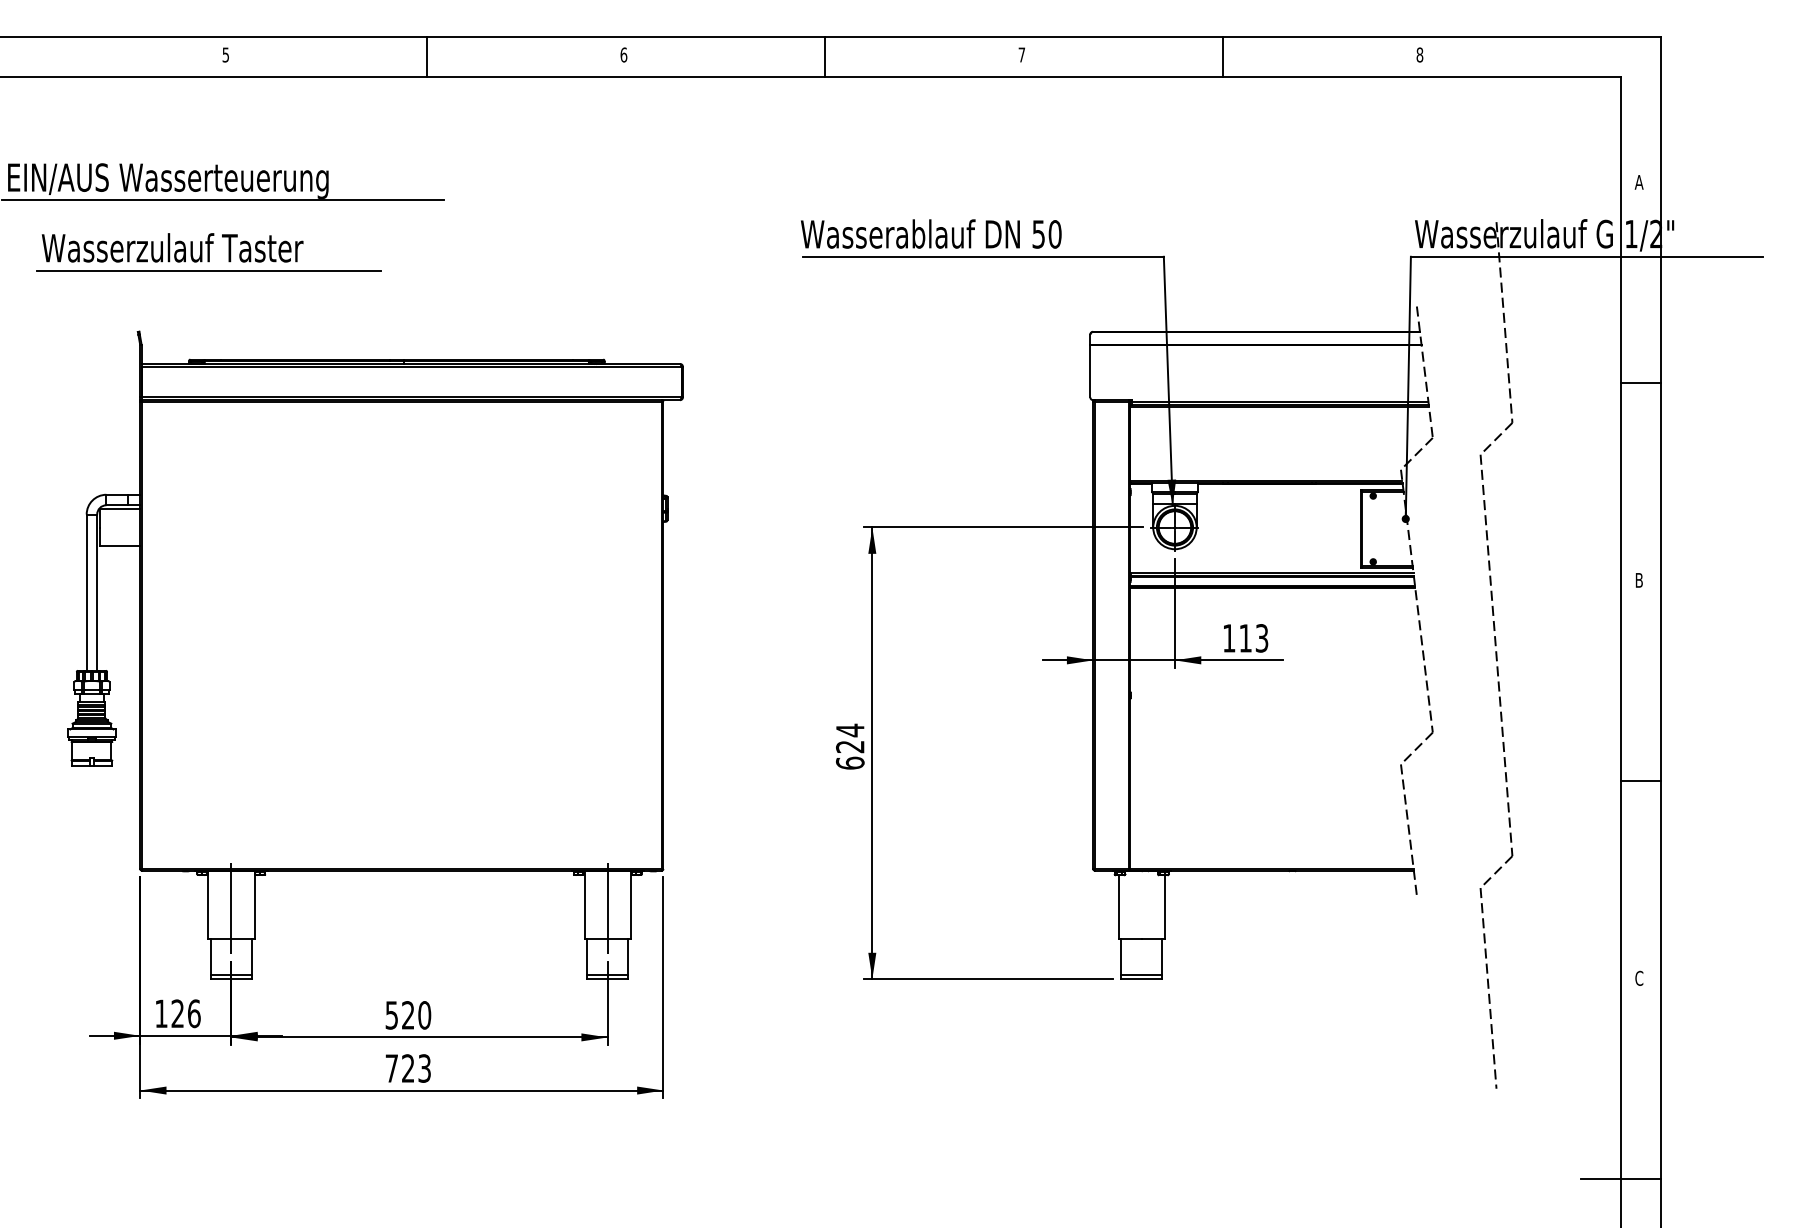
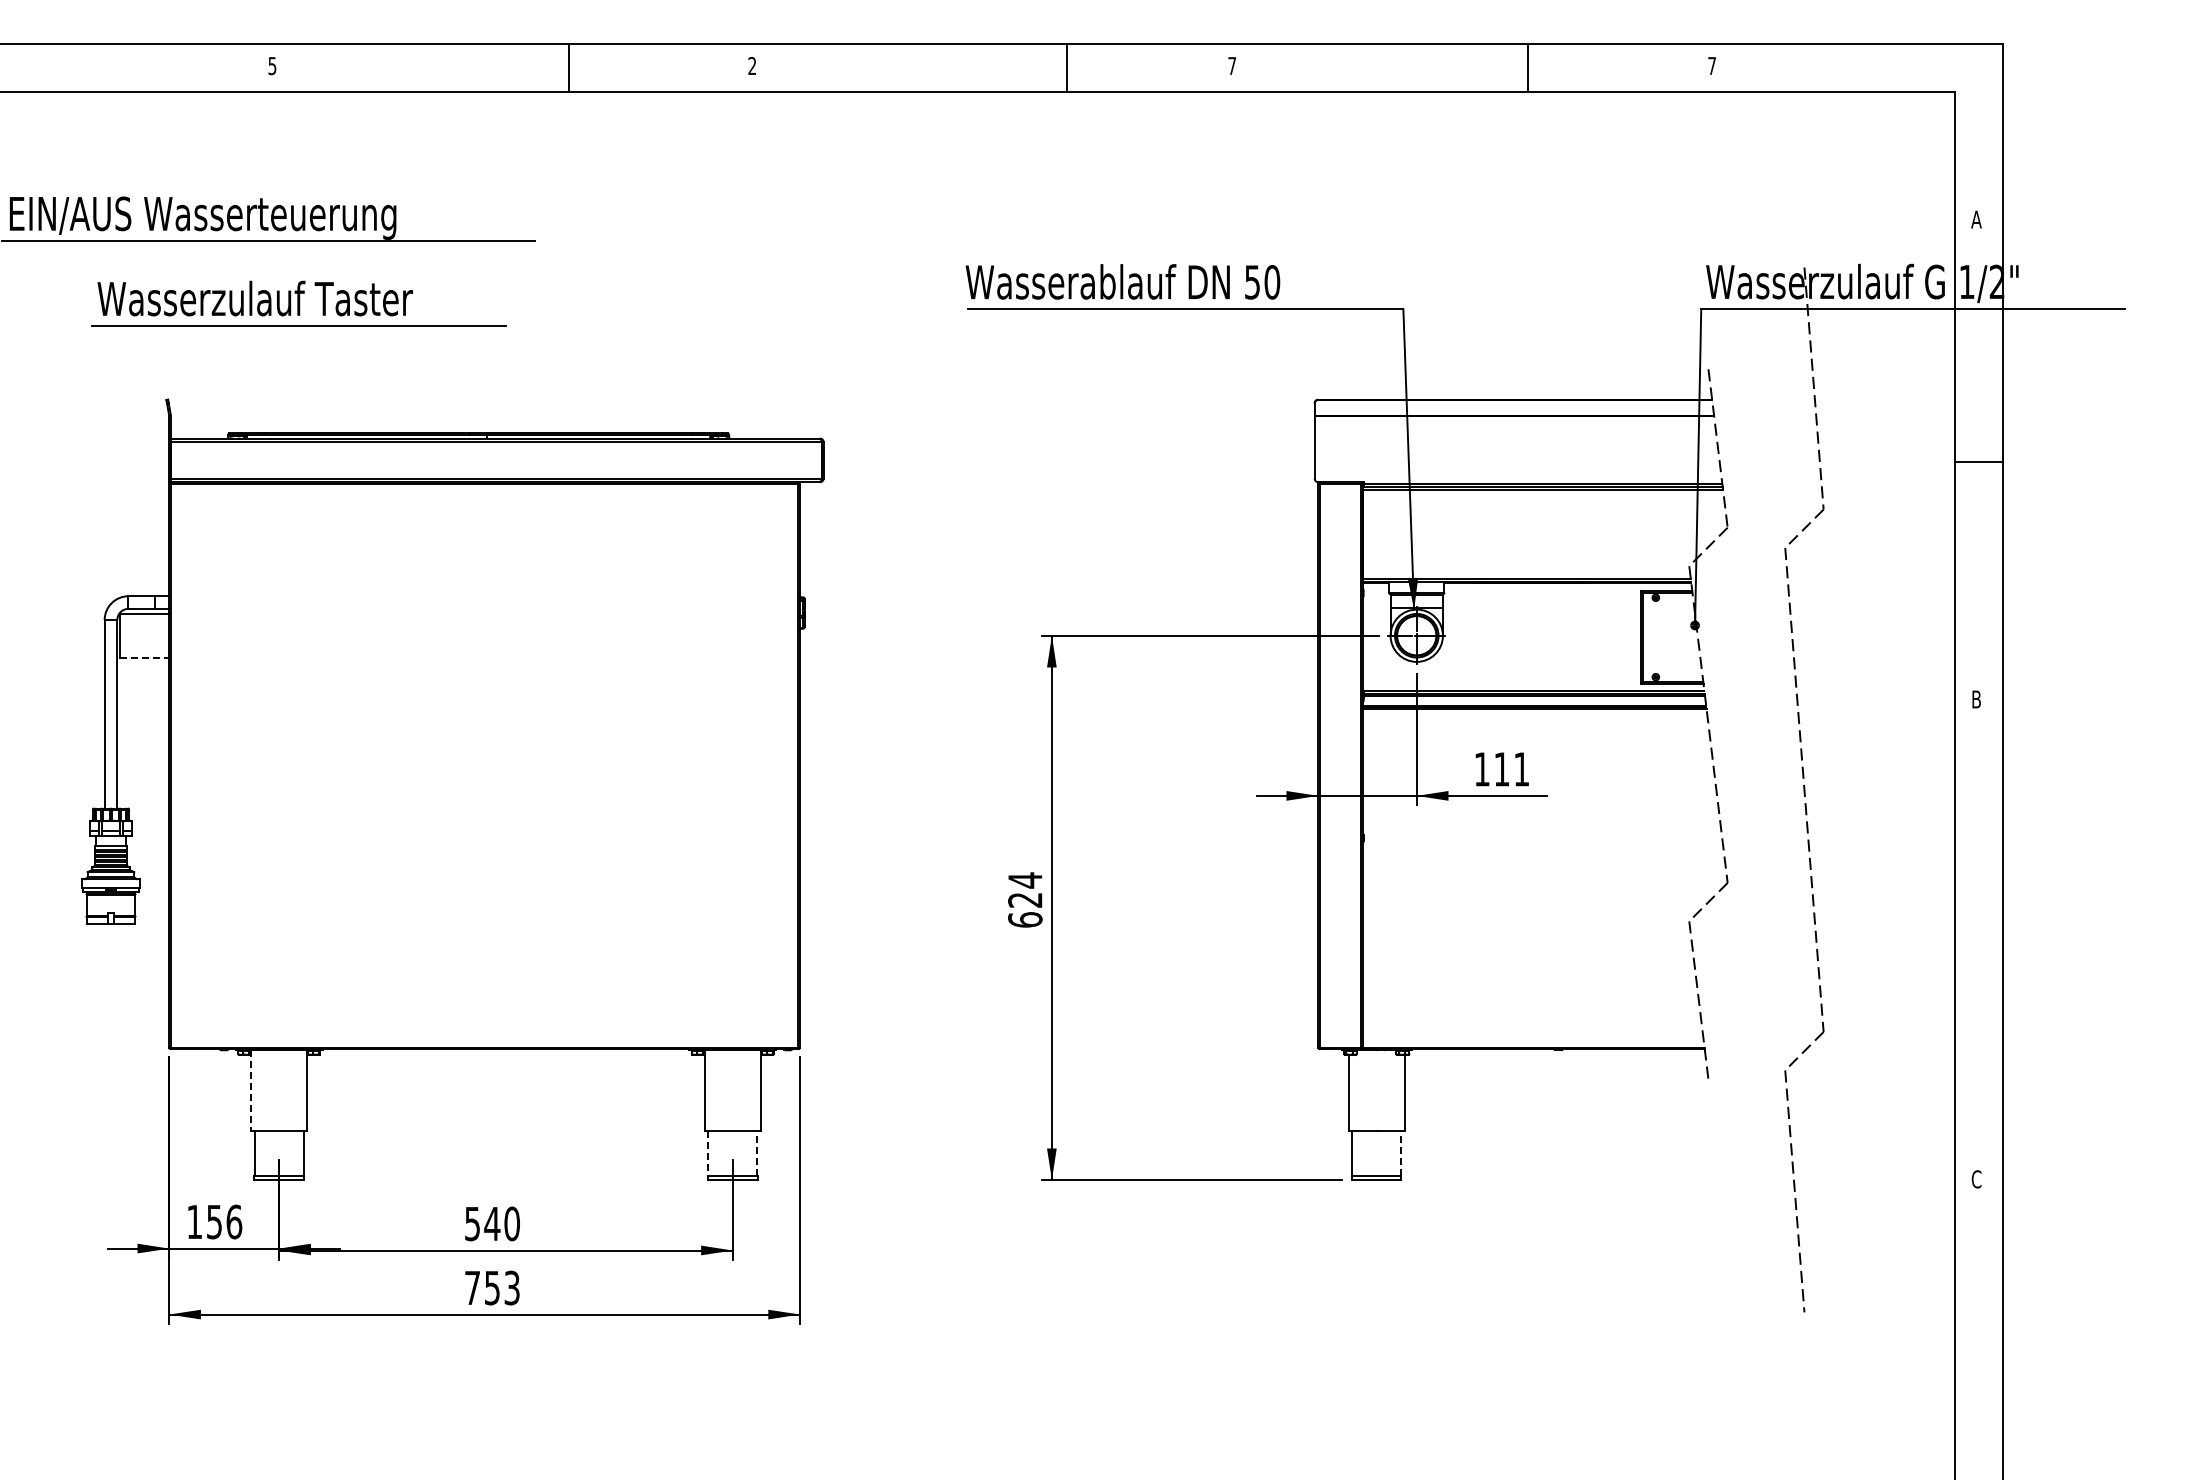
text: (624, 54) -> (752, 65), 6 -> 2
text: (1420, 54) -> (1712, 65), 8 -> 7
line: (427, 57) -> (569, 68), moved
line: (825, 57) -> (1067, 68), moved
line: (1222, 57) -> (1527, 68), moved
part: (208, 251) -> (298, 303), moved
line: (120, 545) -> (145, 657), solid -> dashed
text: (1261, 638) -> (1521, 769), 113 -> 111
line: (1640, 781) -> (1978, 941), removed
line: (208, 904) -> (251, 1090), solid -> dashed
line: (231, 904) -> (279, 1090), removed
line: (607, 904) -> (732, 1090), removed
line: (628, 956) -> (757, 1153), solid -> dashed
line: (1162, 956) -> (1401, 1153), solid -> dashed
line: (587, 957) -> (708, 1154), solid -> dashed
text: (177, 1013) -> (214, 1221), 126 -> 156
text: (408, 1015) -> (492, 1223), 520 -> 540
text: (407, 1068) -> (491, 1287), 723 -> 753
line: (1620, 1179) -> (1954, 1421), removed

